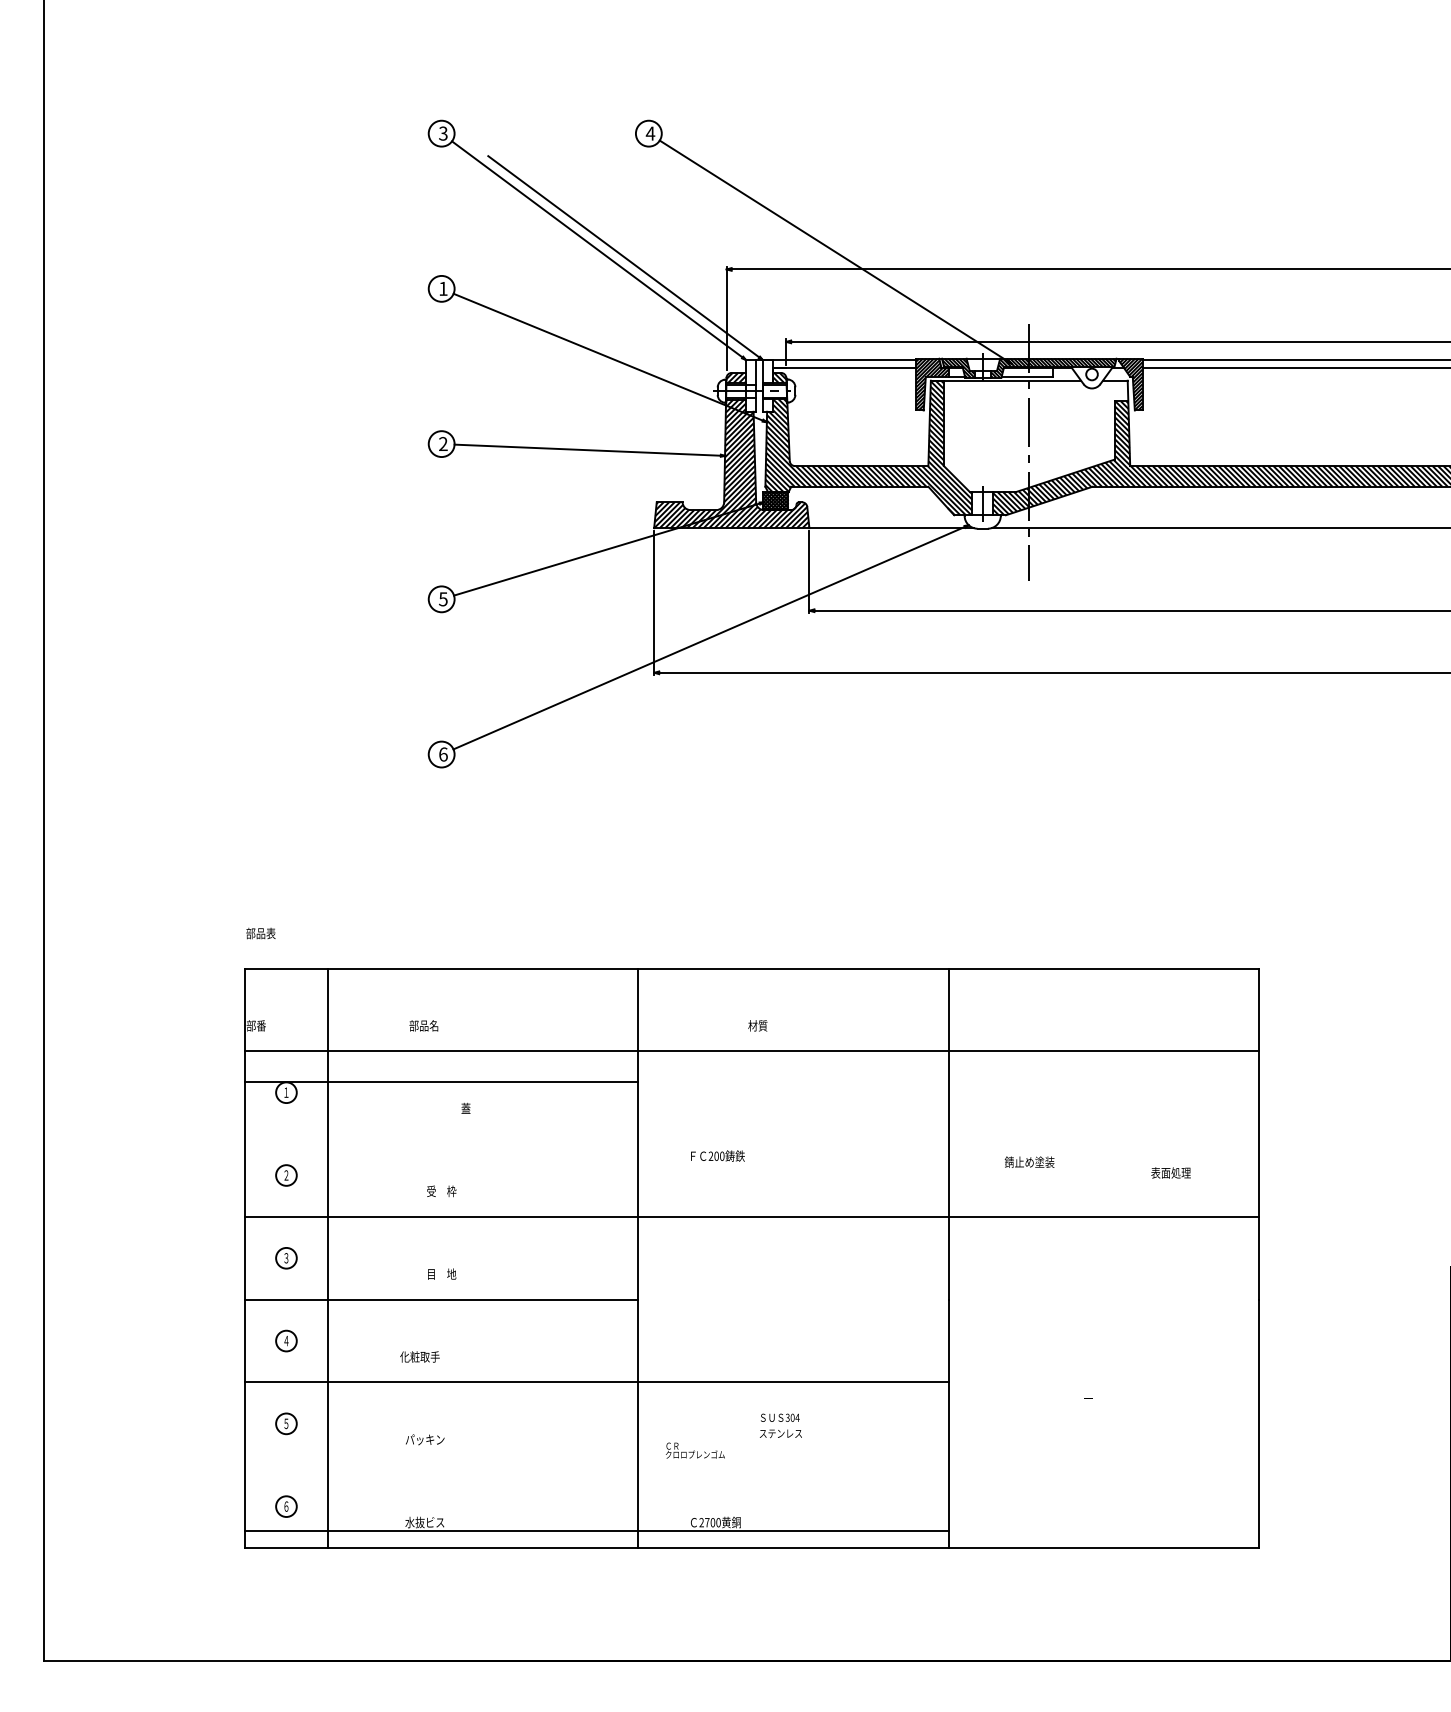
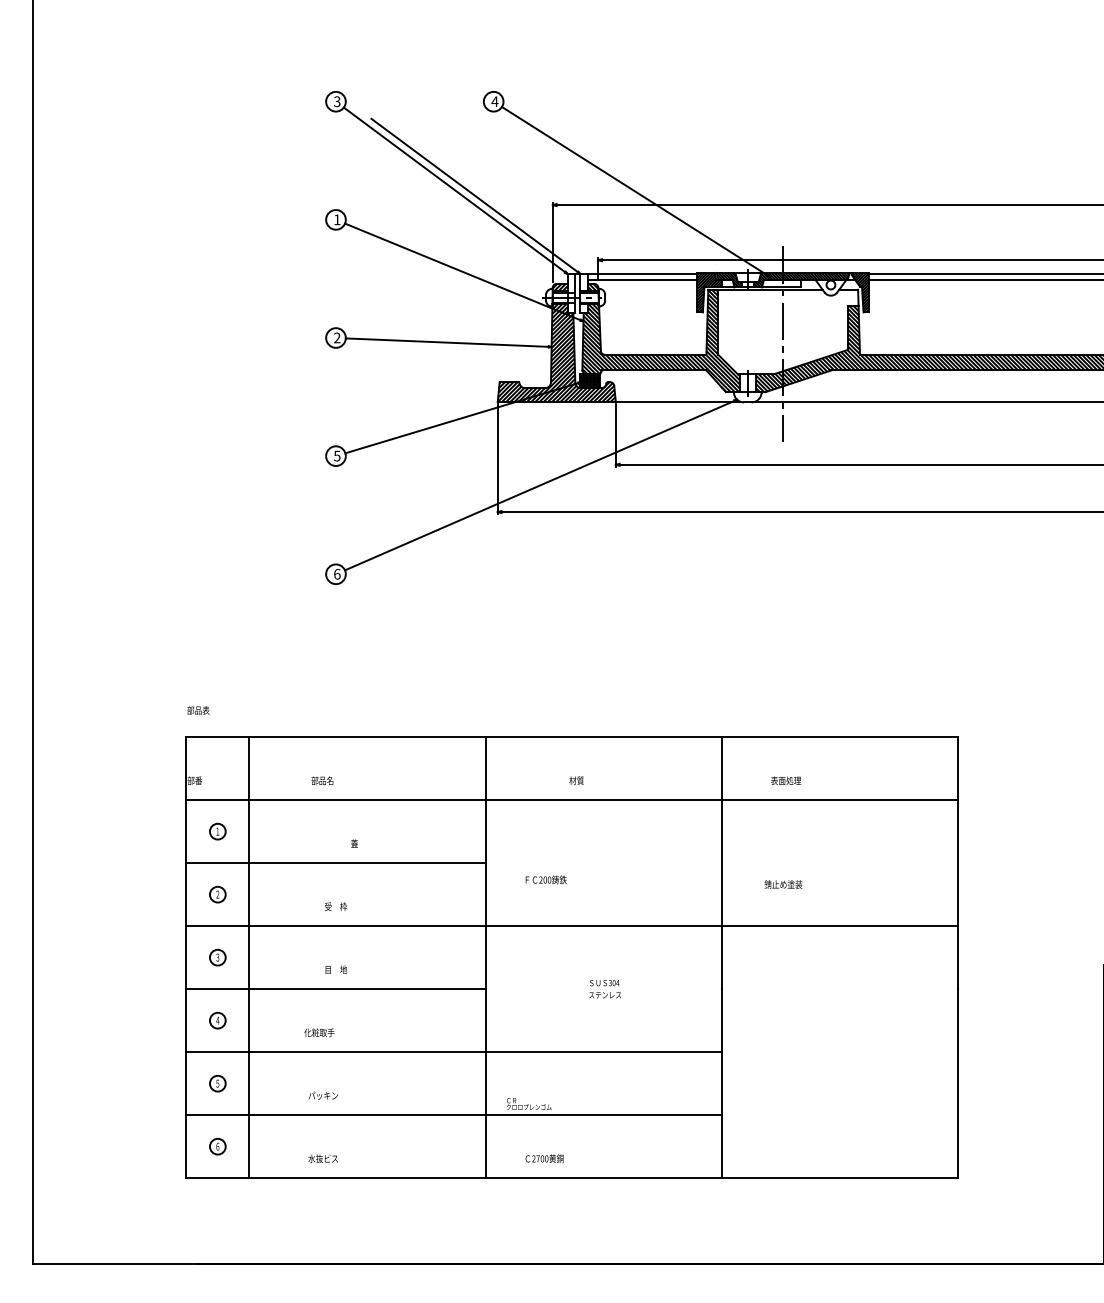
line: (441, 1081) -> (335, 863), moved
text: (1171, 1172) -> (786, 780), moved
text: (780, 1426) -> (604, 989), moved
line: (596, 1531) -> (453, 1115), moved

